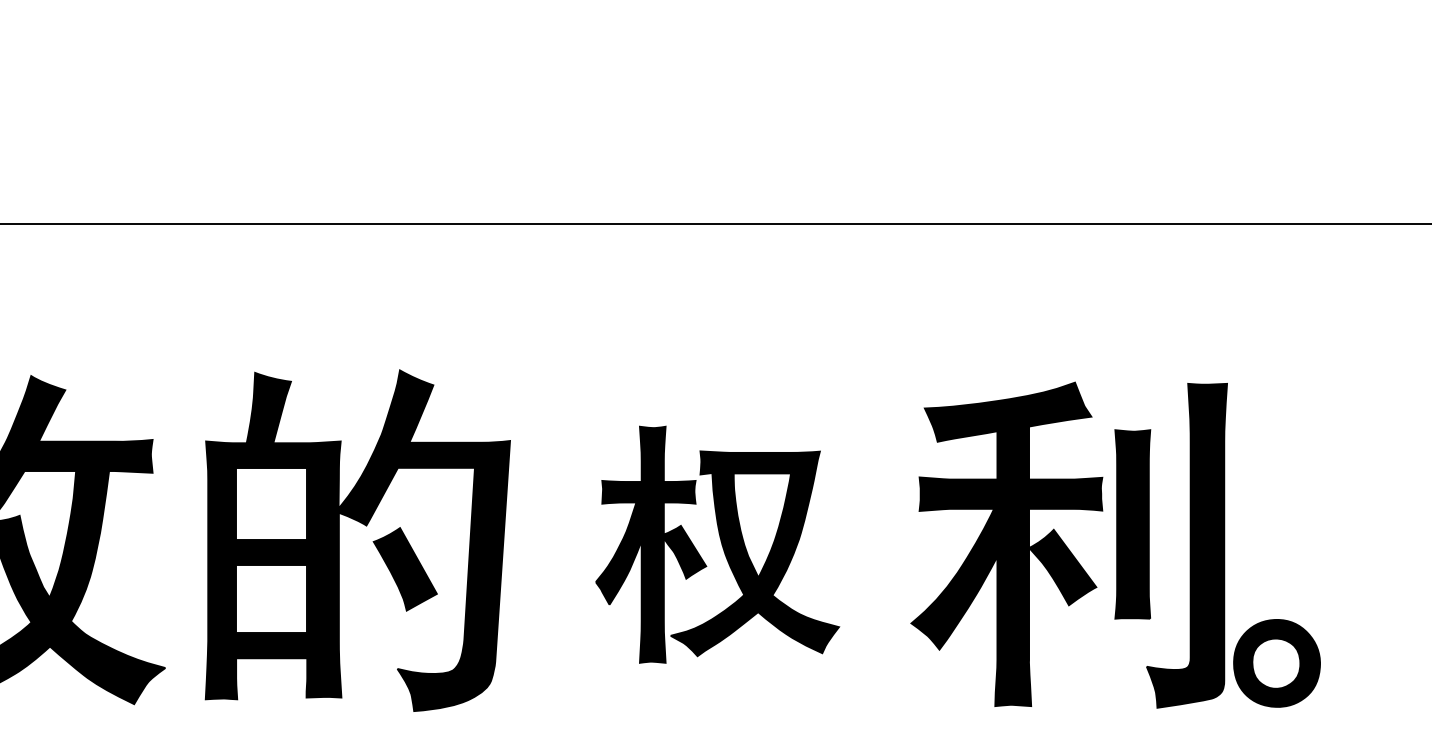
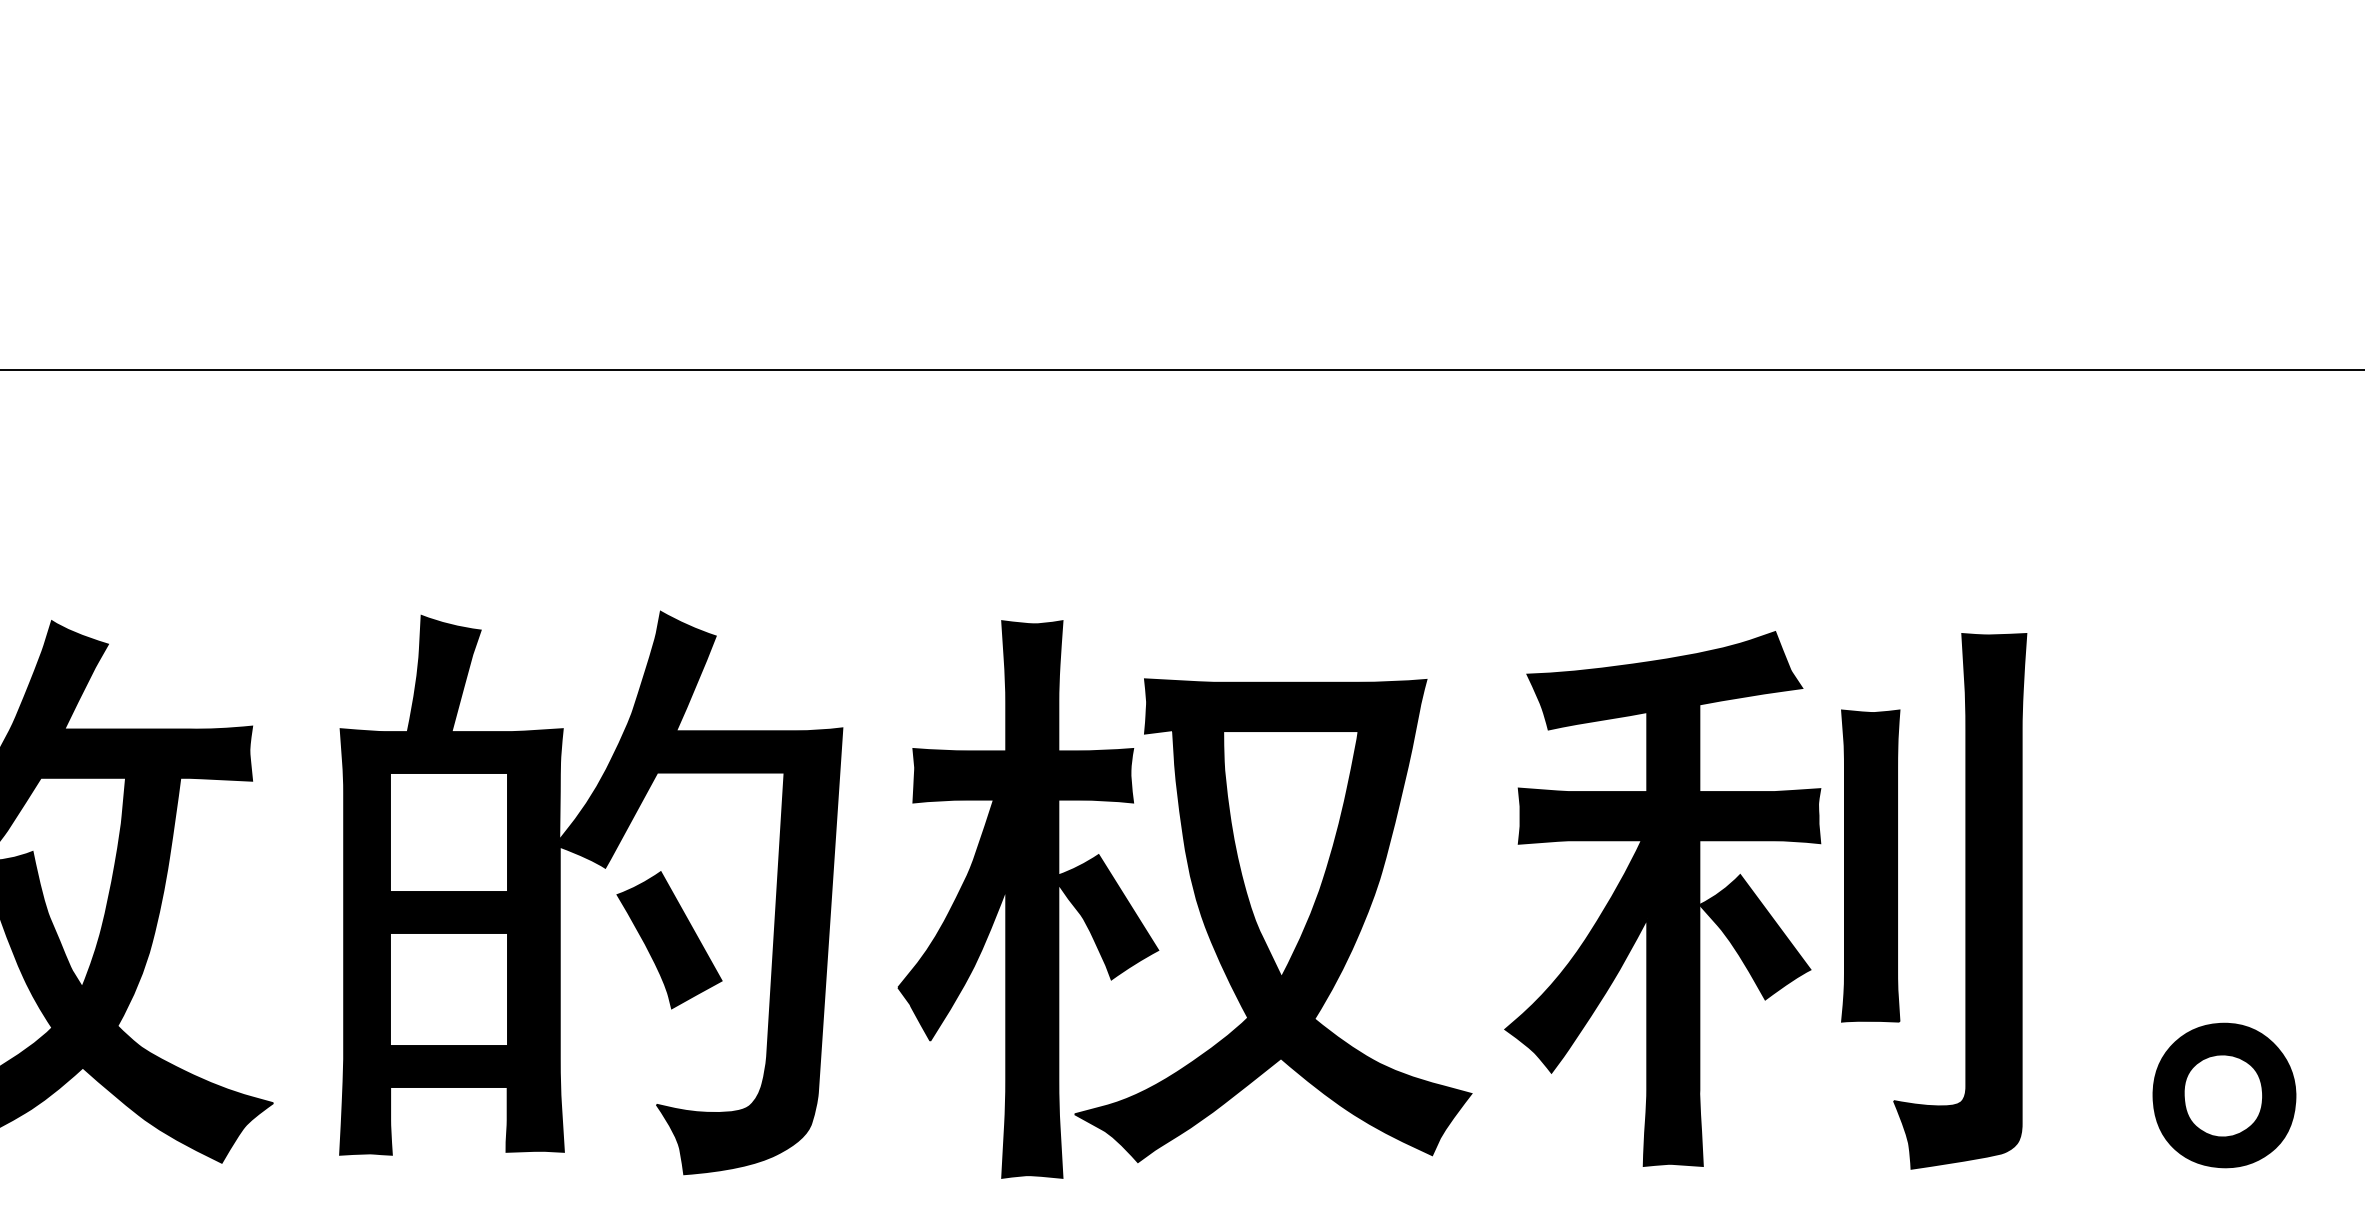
part: (717, 544) -> (1184, 899), size x1.43
part: (1276, 663) -> (2223, 1095), moved

